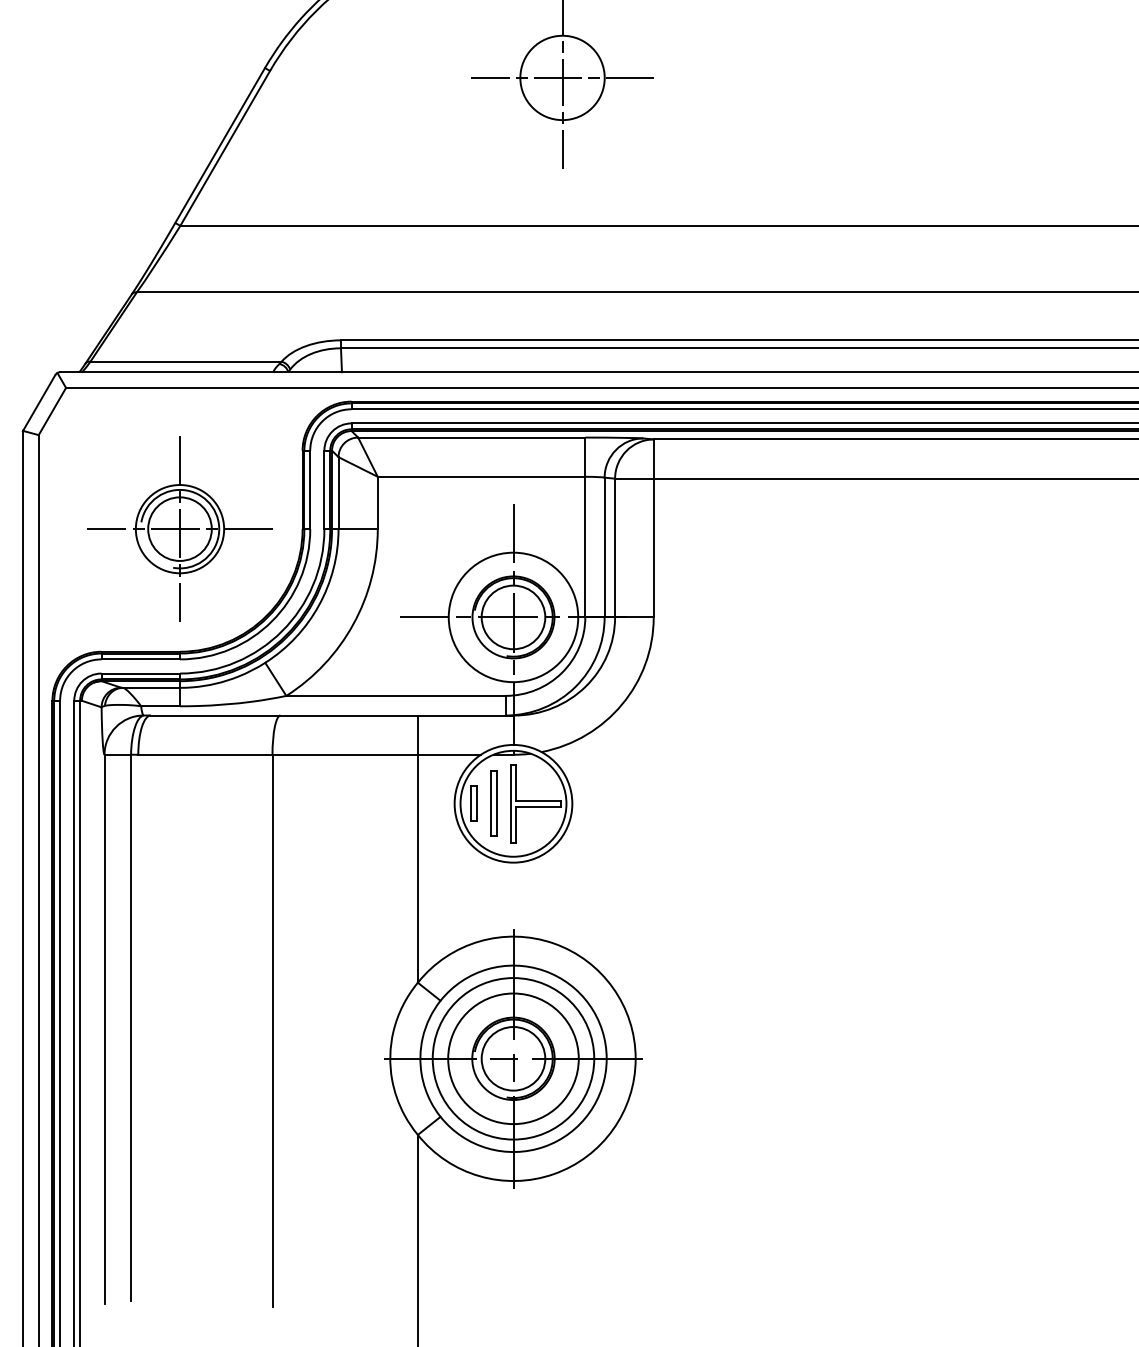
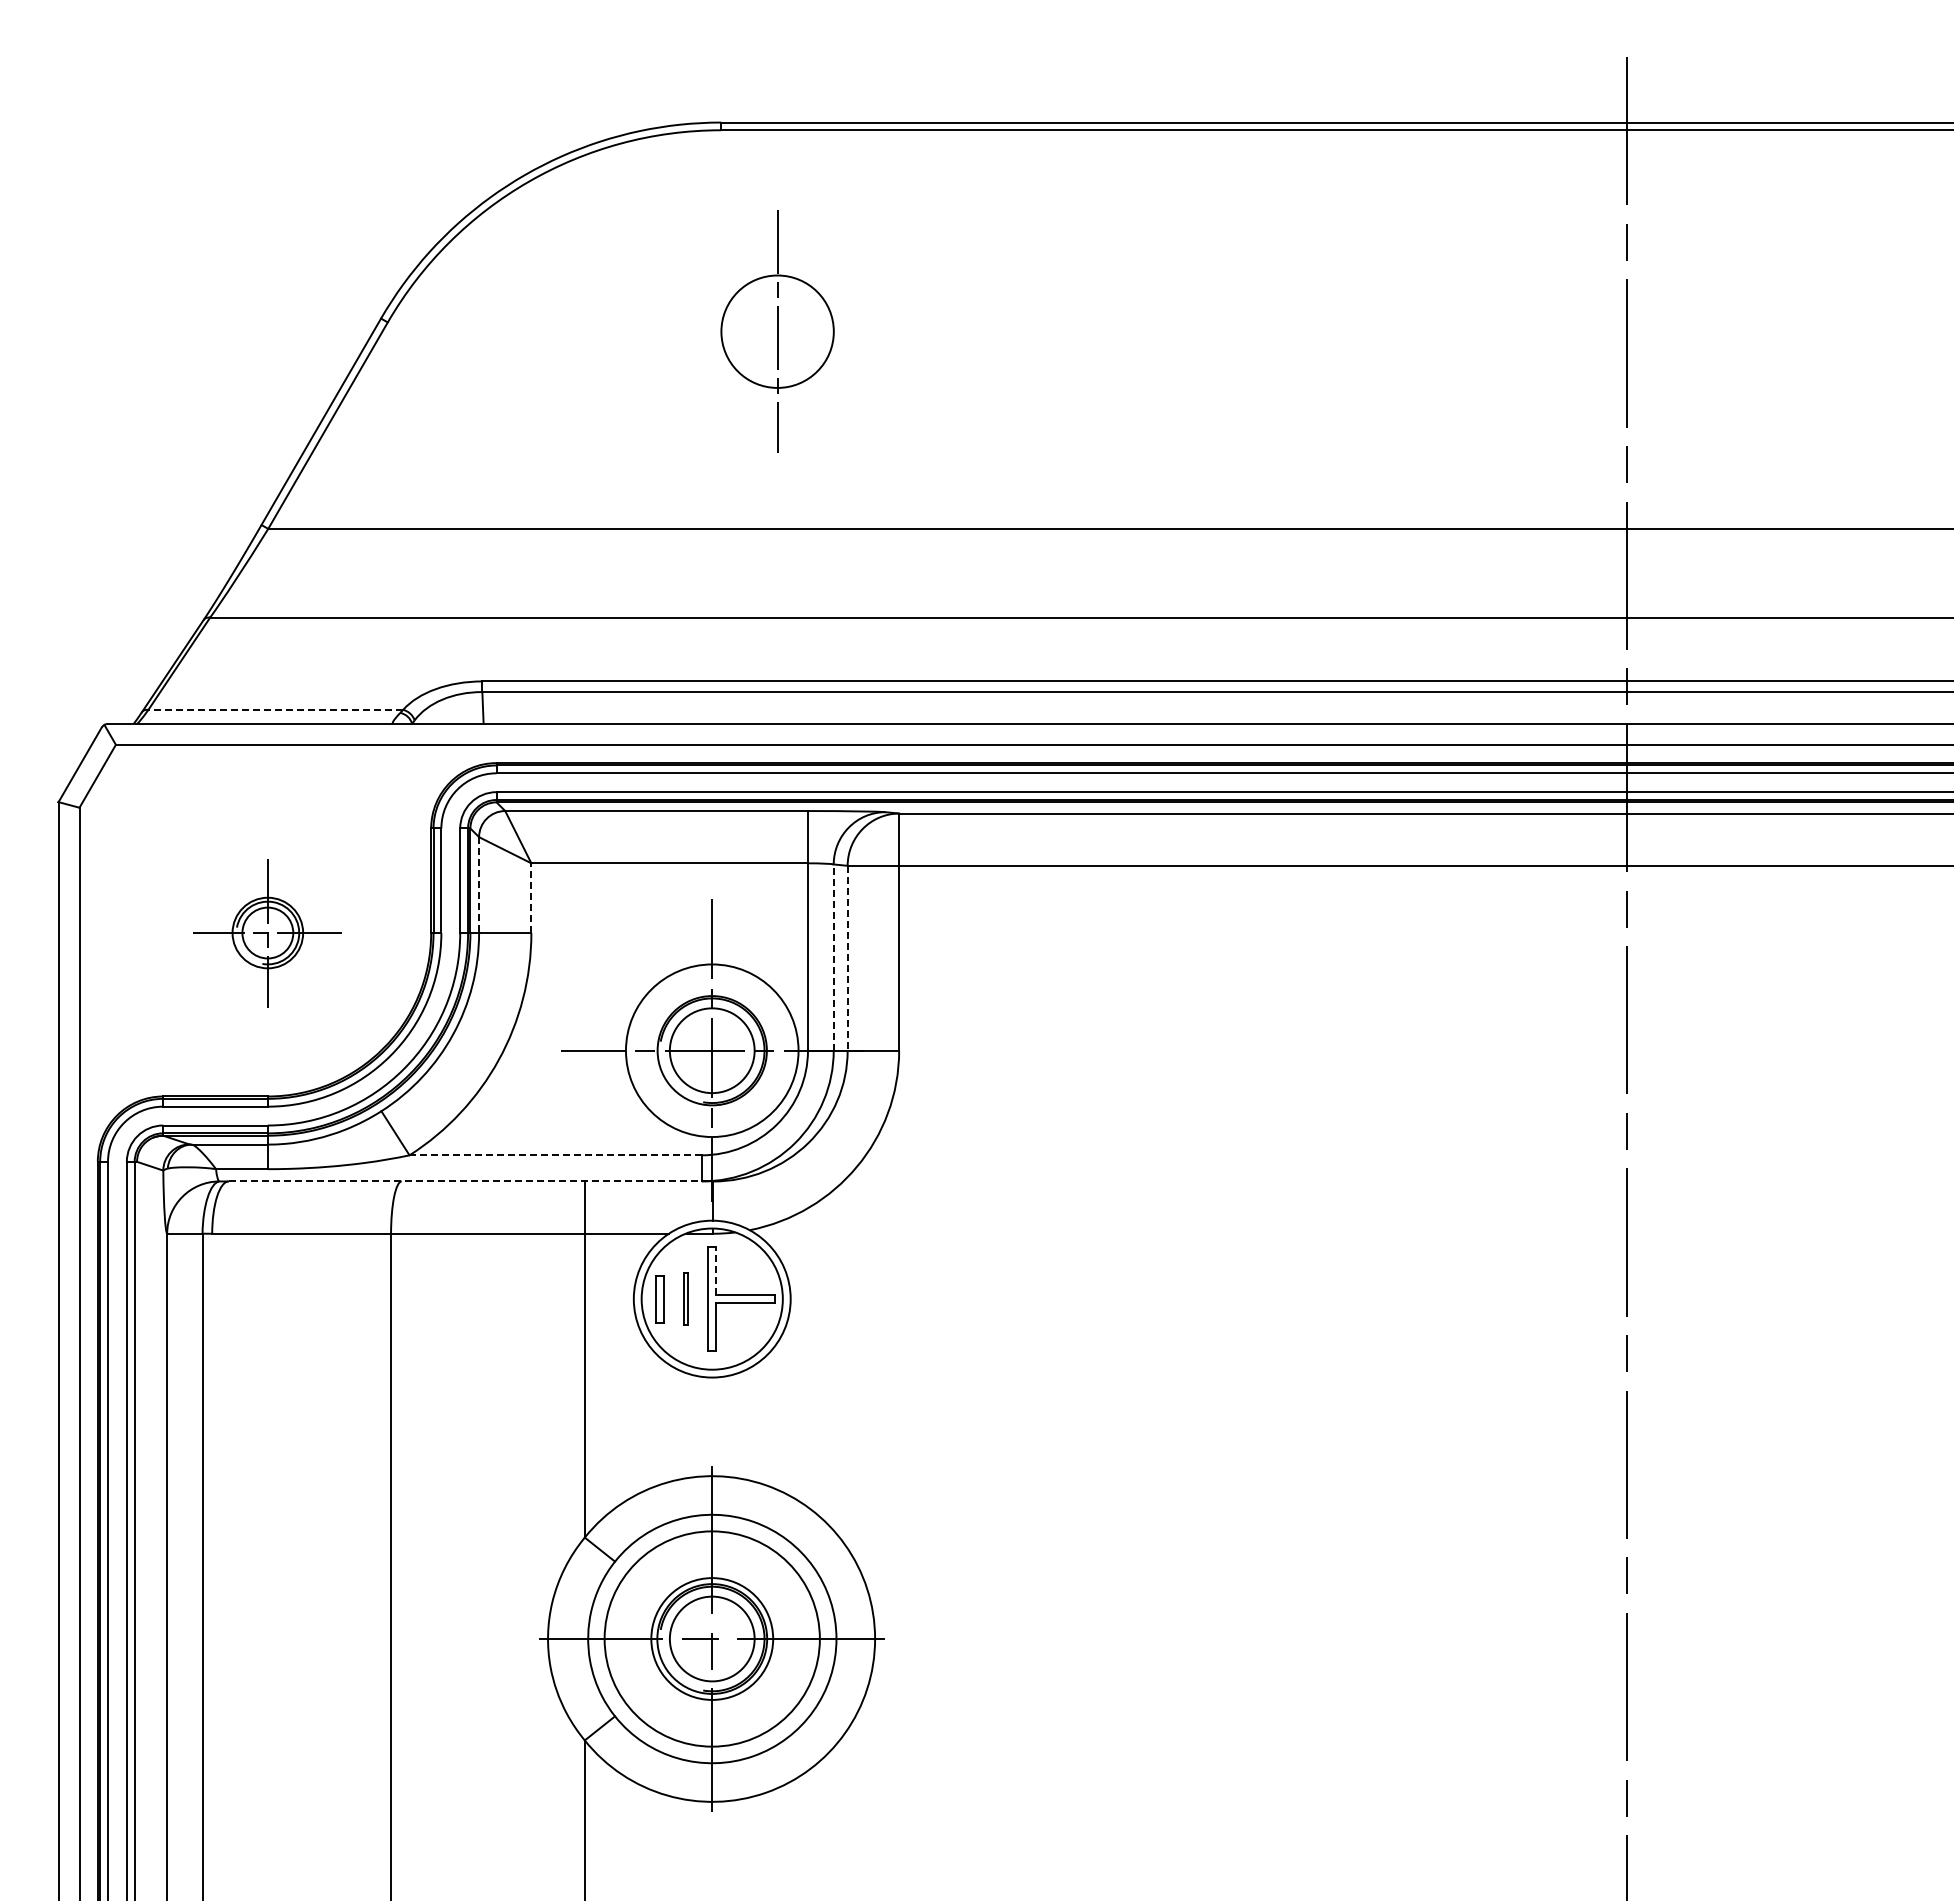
line: (562, 77) -> (777, 331), removed
line: (185, 361) -> (275, 709), solid -> dashed
line: (338, 493) -> (479, 885), solid -> dashed
line: (377, 503) -> (531, 898), solid -> dashed
part: (179, 528) -> (267, 932), size x0.6
line: (604, 547) -> (833, 957), solid -> dashed
line: (614, 548) -> (847, 958), solid -> dashed
line: (395, 696) -> (555, 1155), solid -> dashed
line: (328, 715) -> (465, 1181), solid -> dashed
line: (516, 782) -> (716, 1270), solid -> dashed
part: (493, 803) -> (685, 1298), size x0.6
circle: (513, 1058) -> (712, 1638), size x0.7

